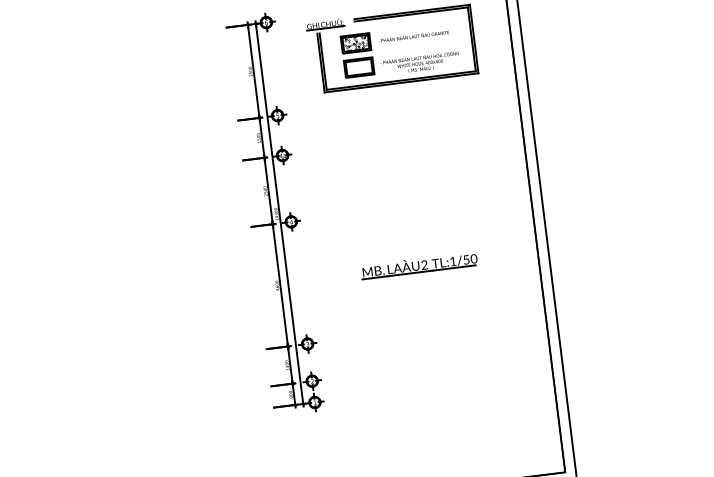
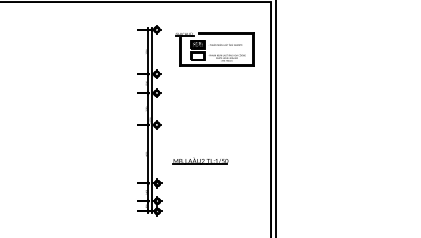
part: (418, 264) -> (200, 160), moved

